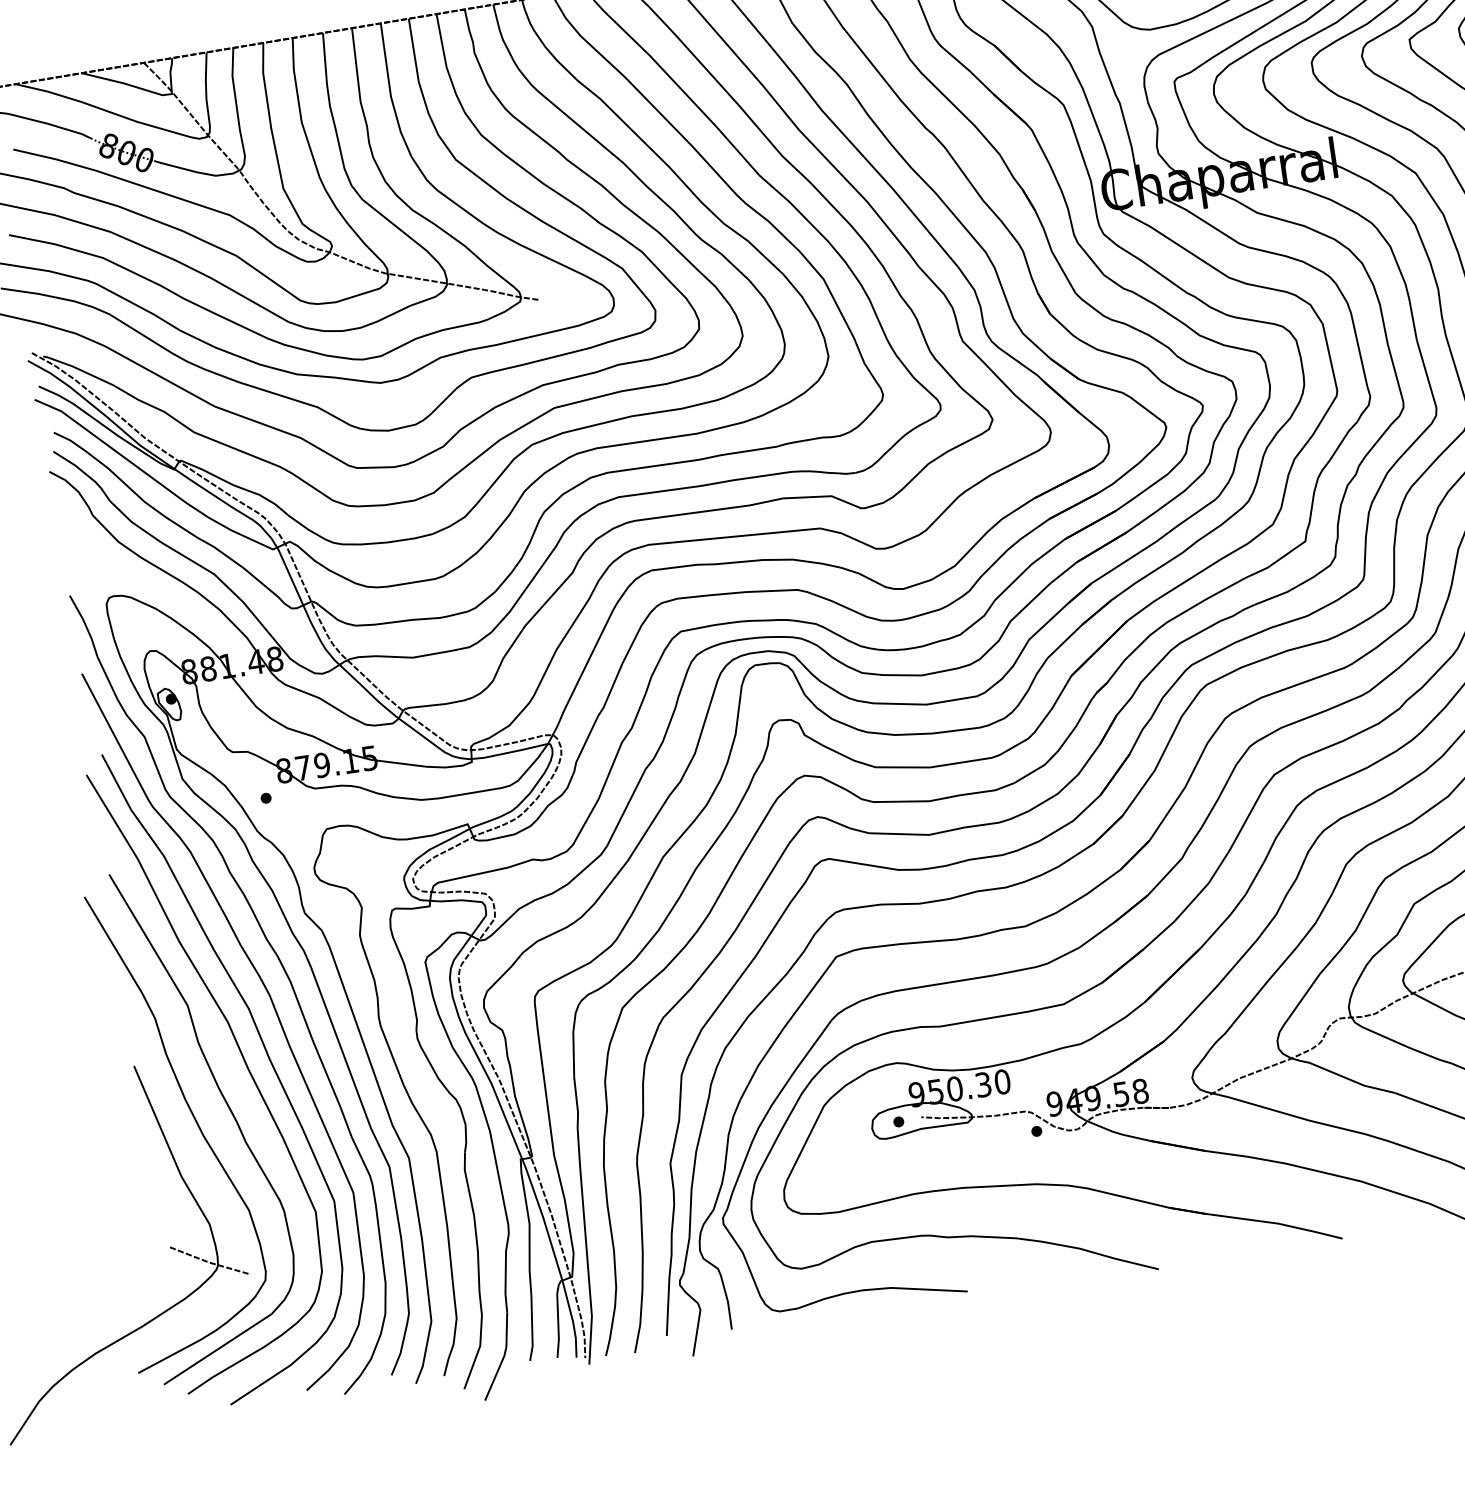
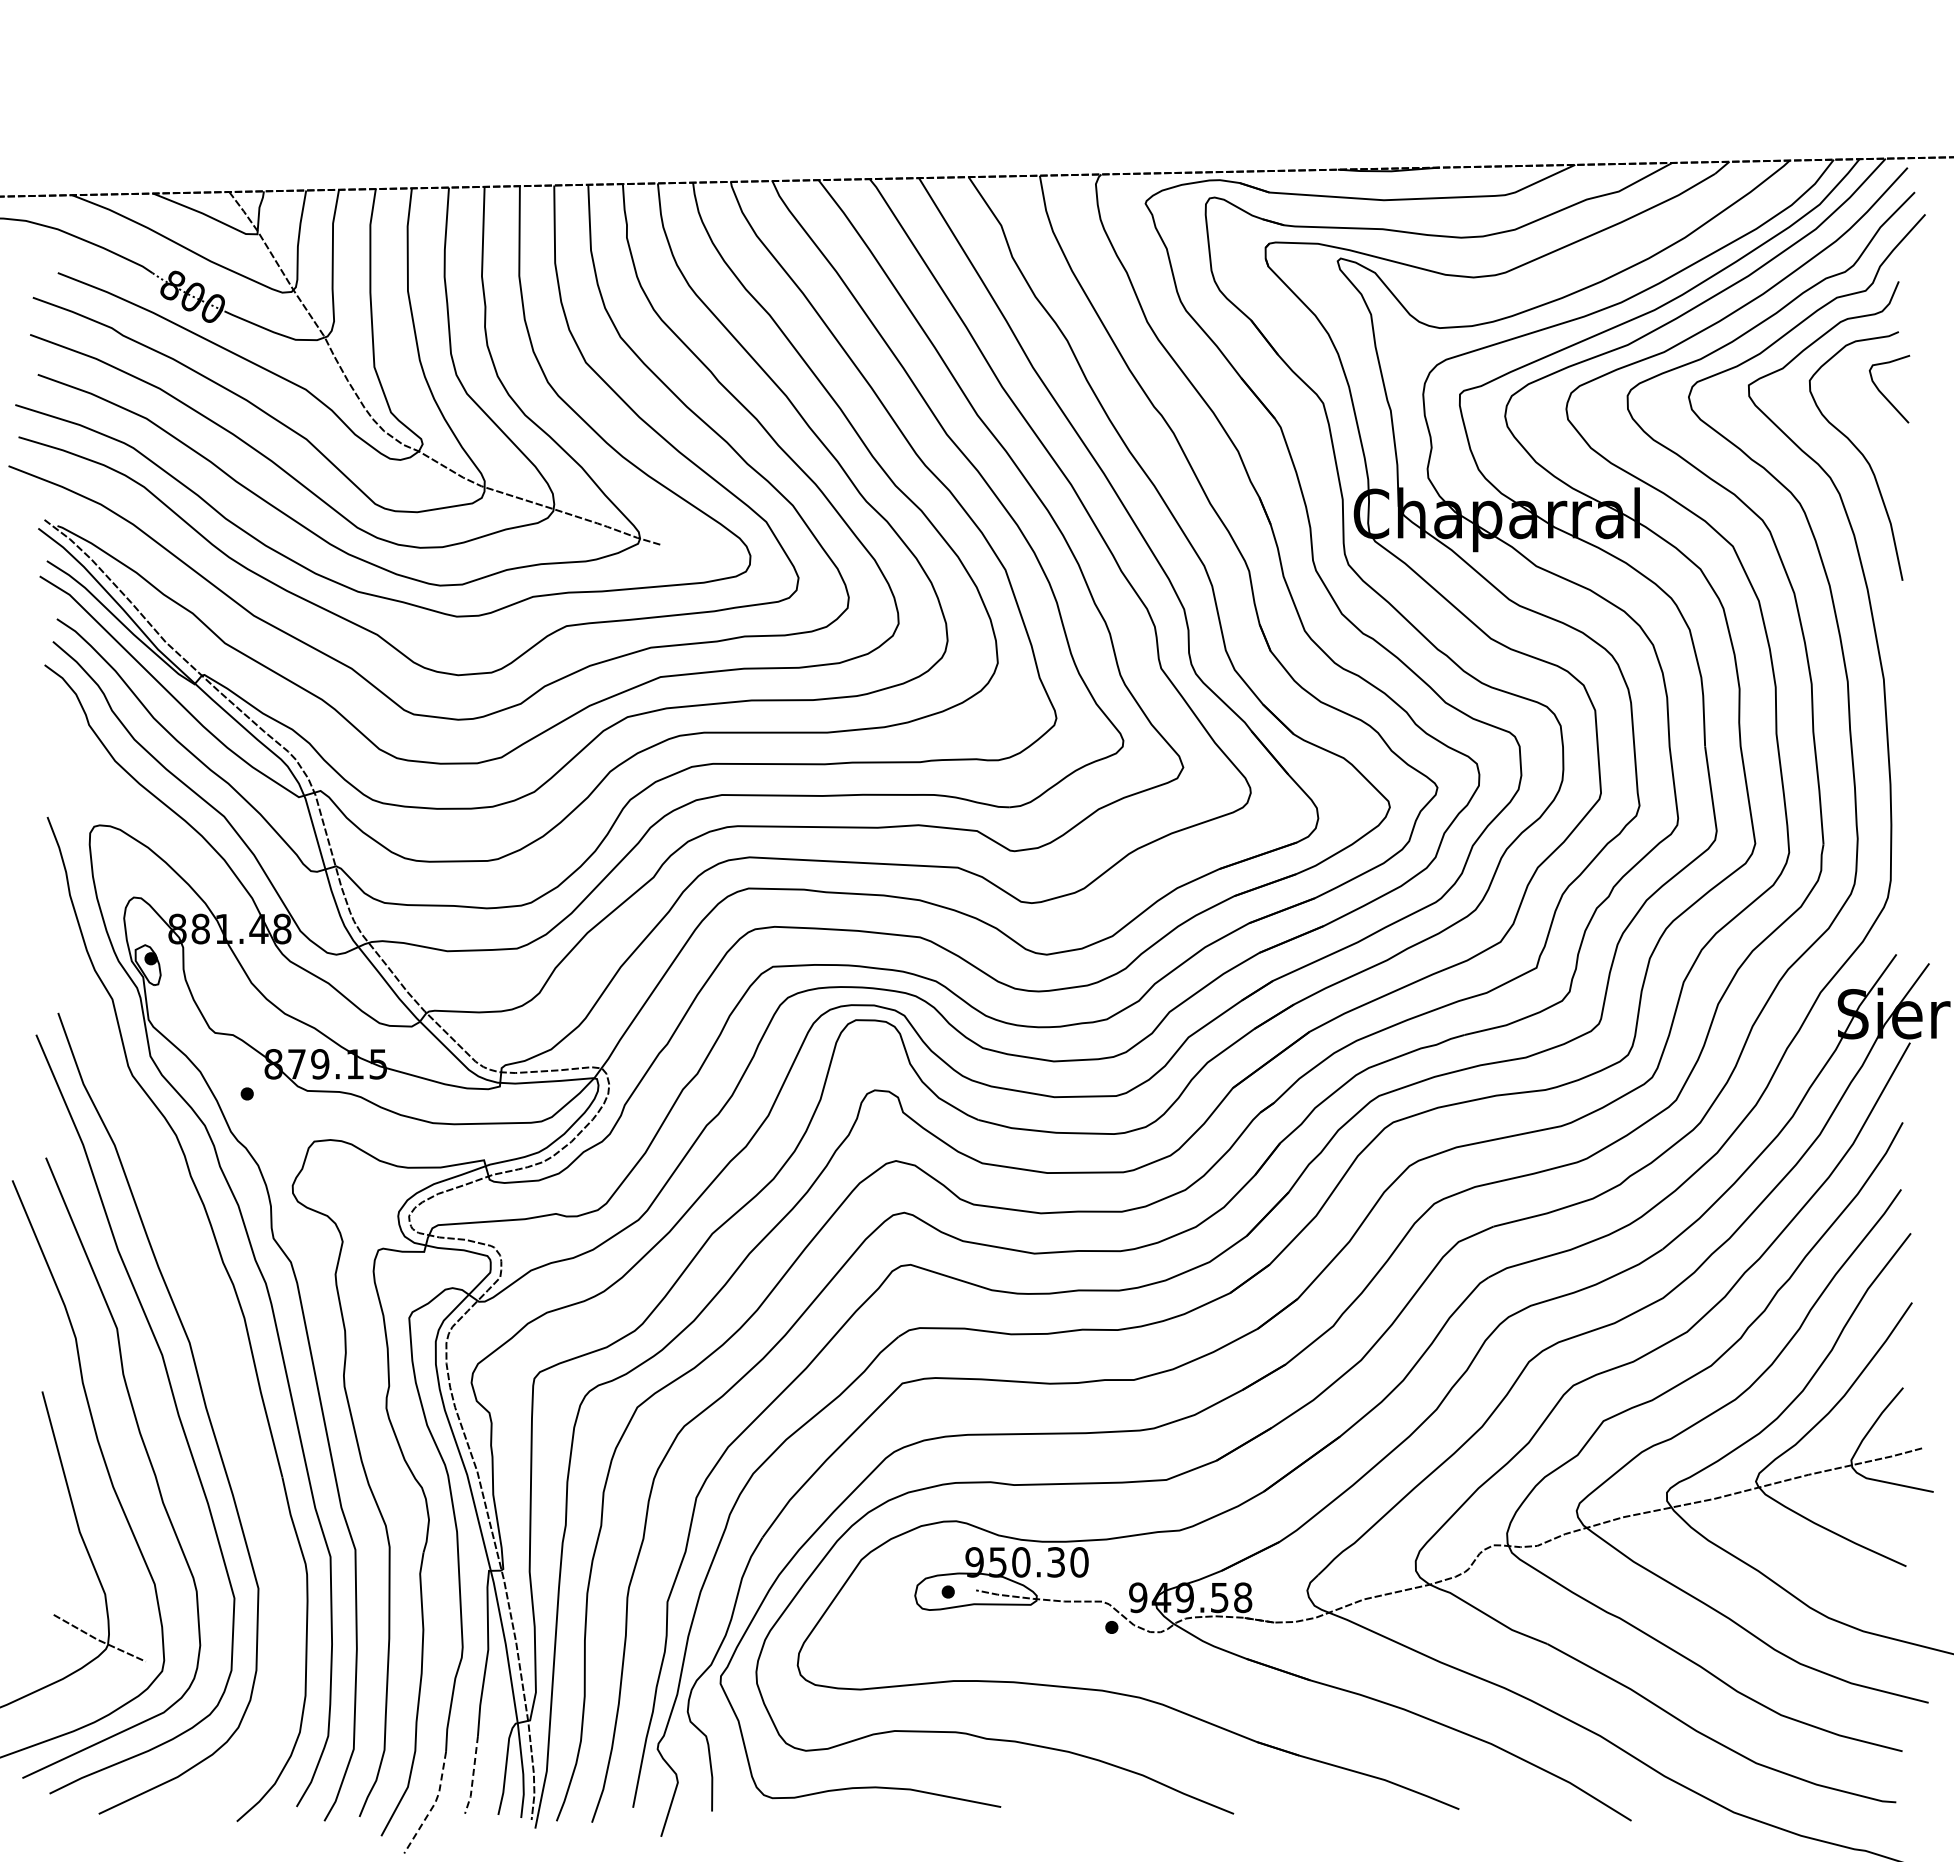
curve: (273, 1008) -> (219, 1346), removed
line: (532, 1329) -> (473, 1776), solid -> dashed
line: (504, 1356) -> (434, 1804), solid -> dashed

